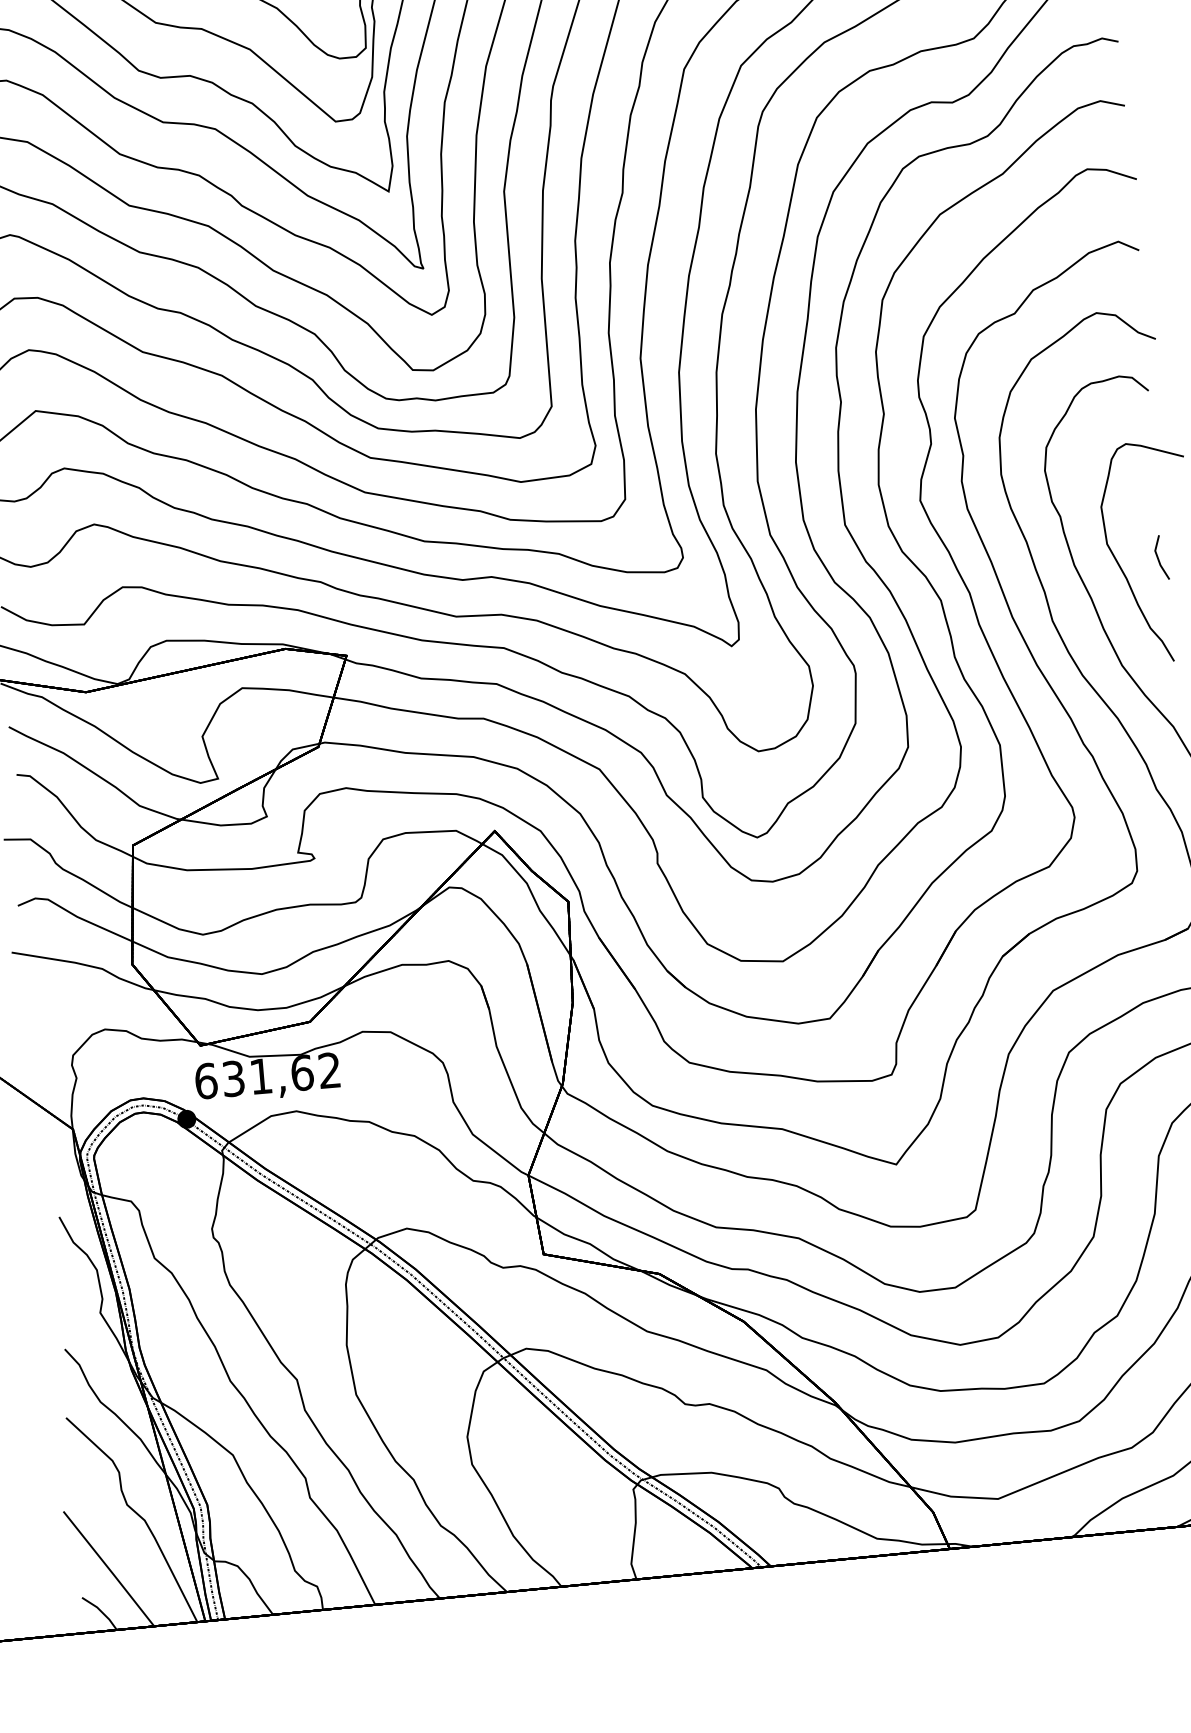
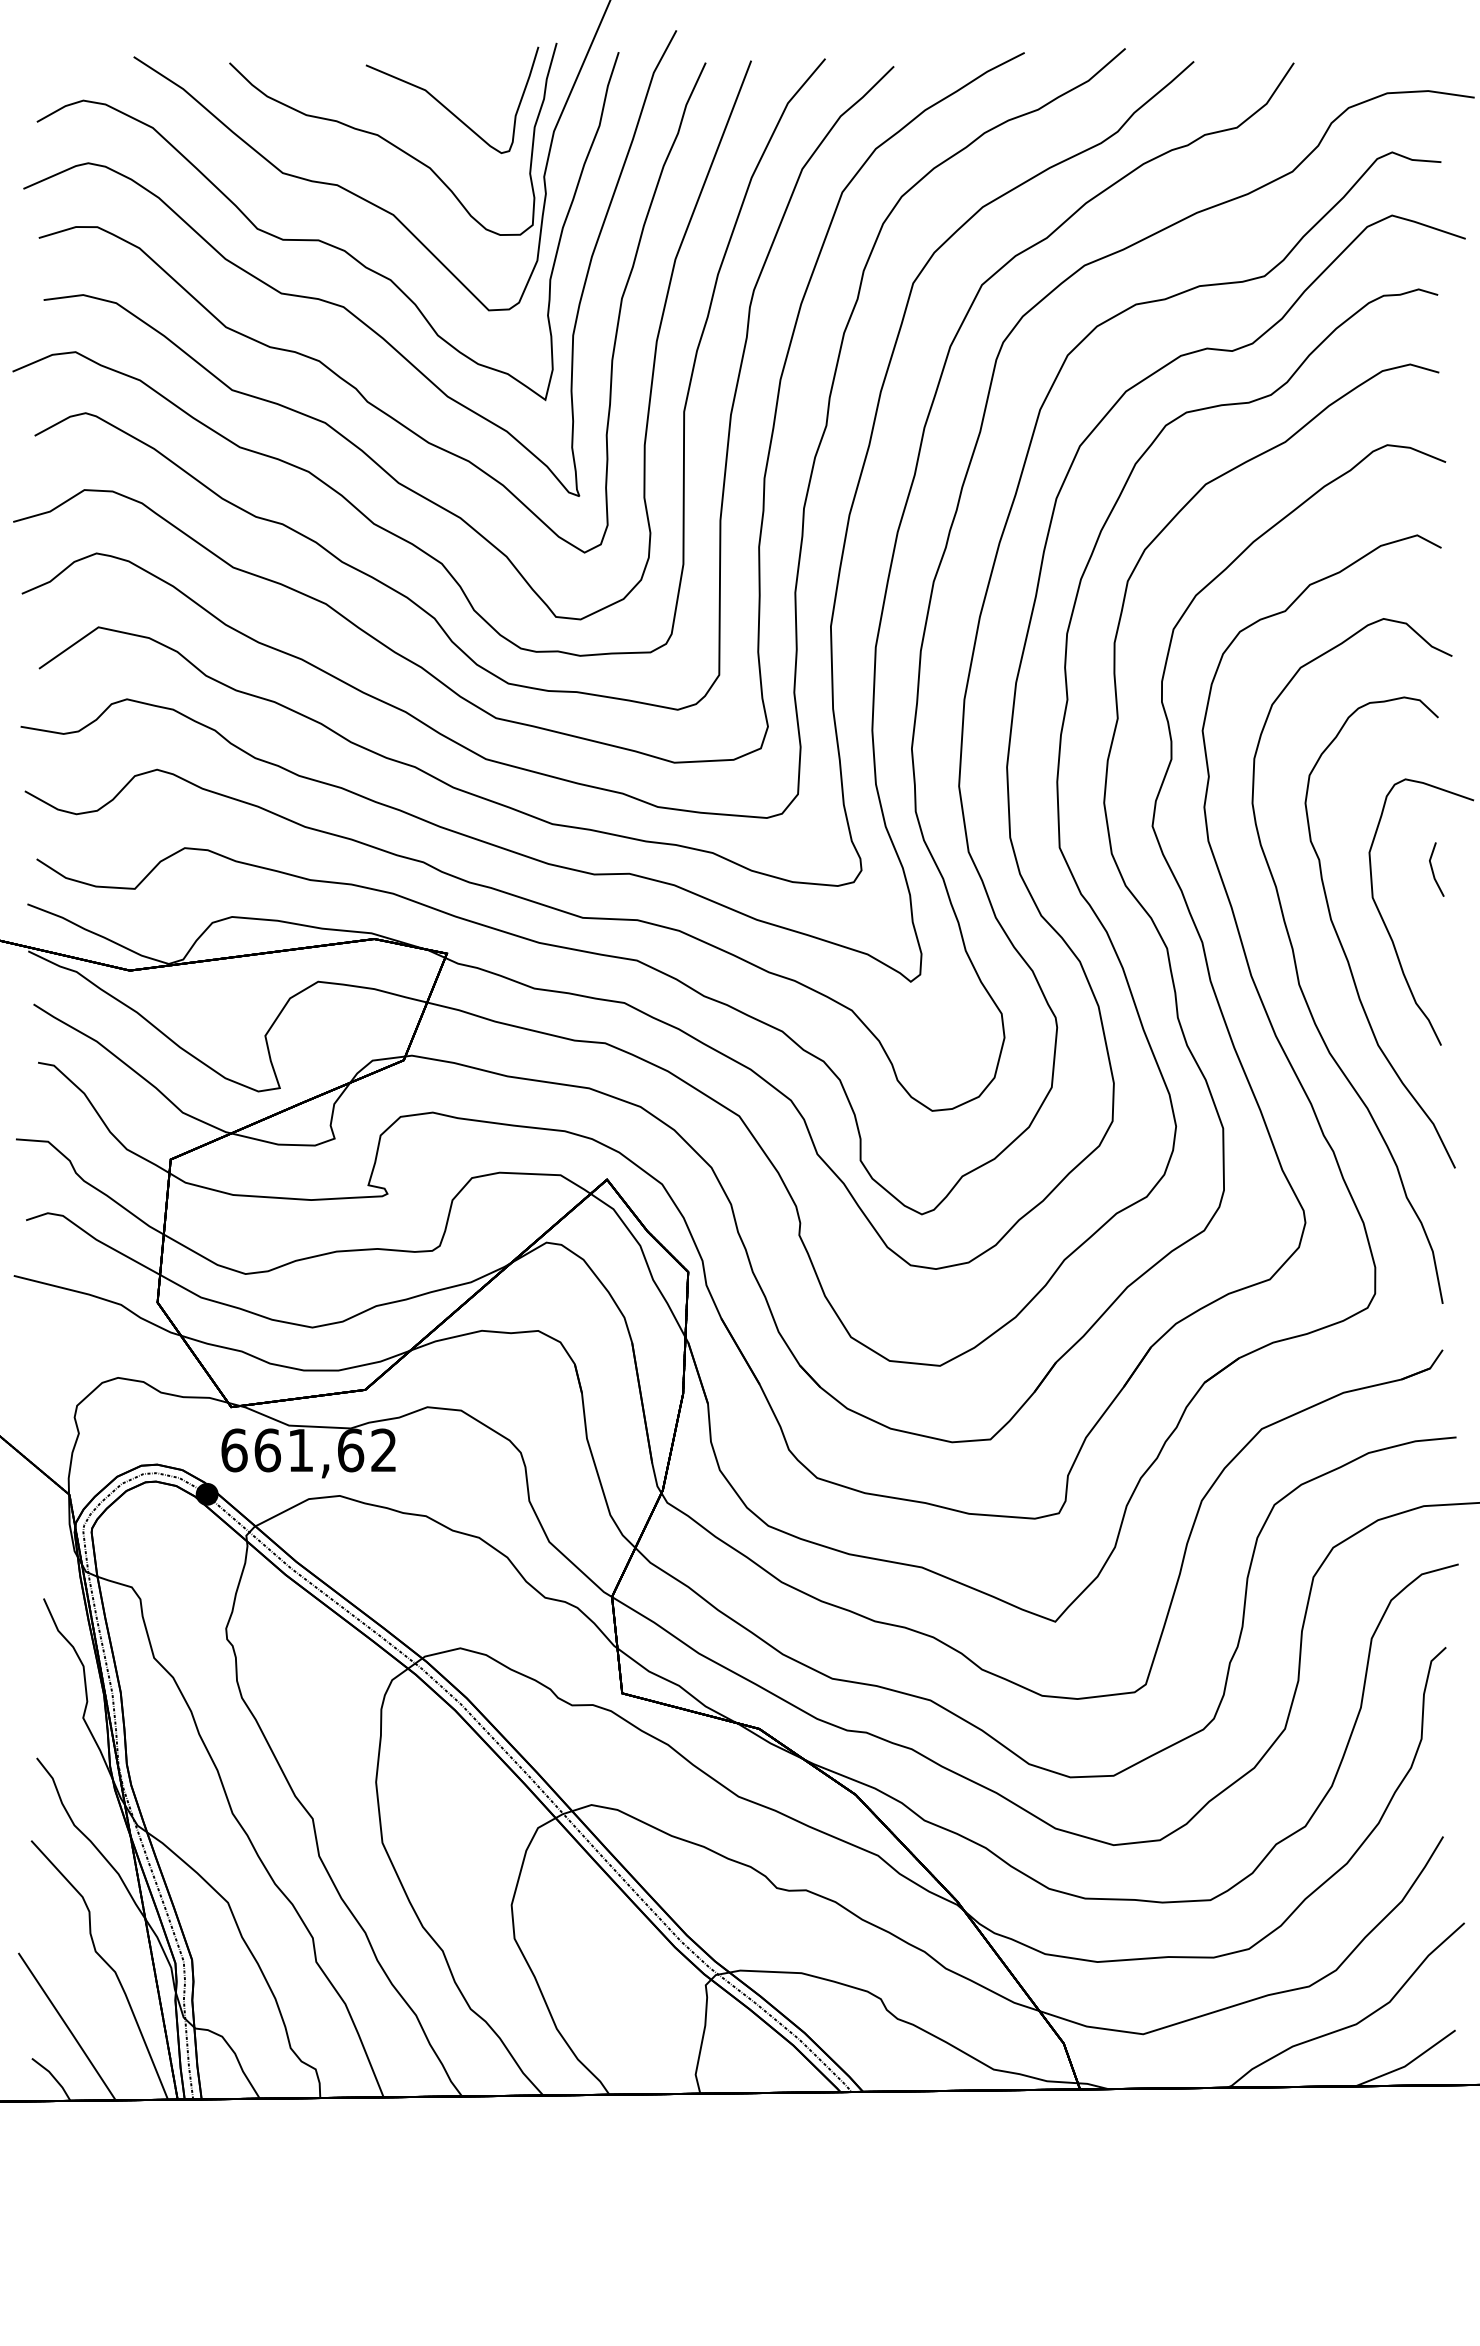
line: (1158, 557) -> (1433, 869), moved
text: (233, 1078) -> (267, 1450), 631,62 -> 661,62

